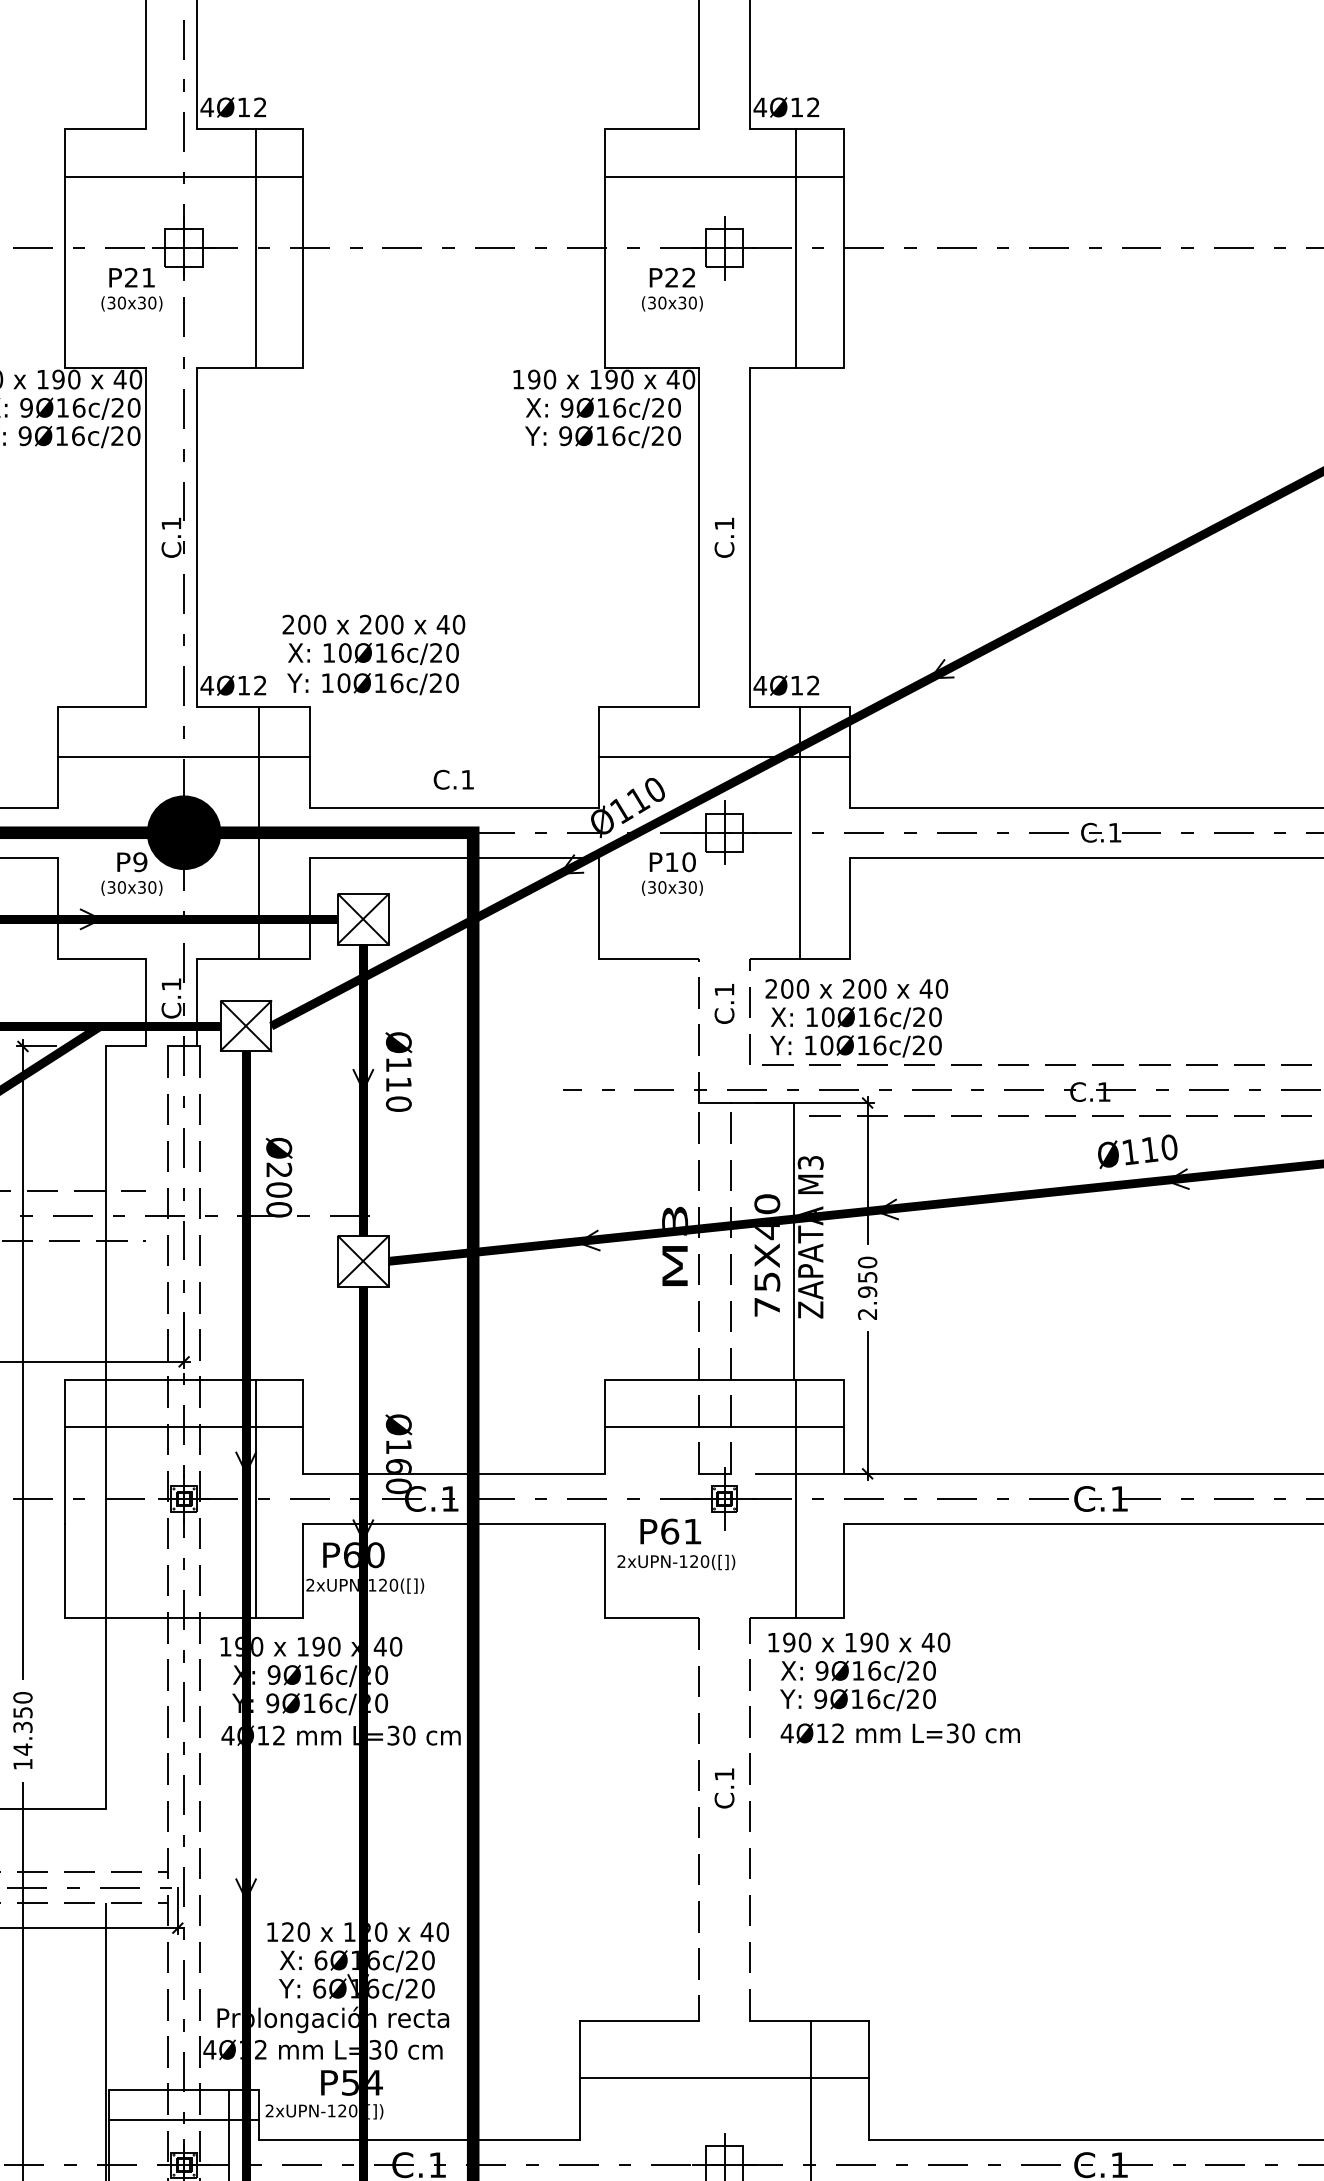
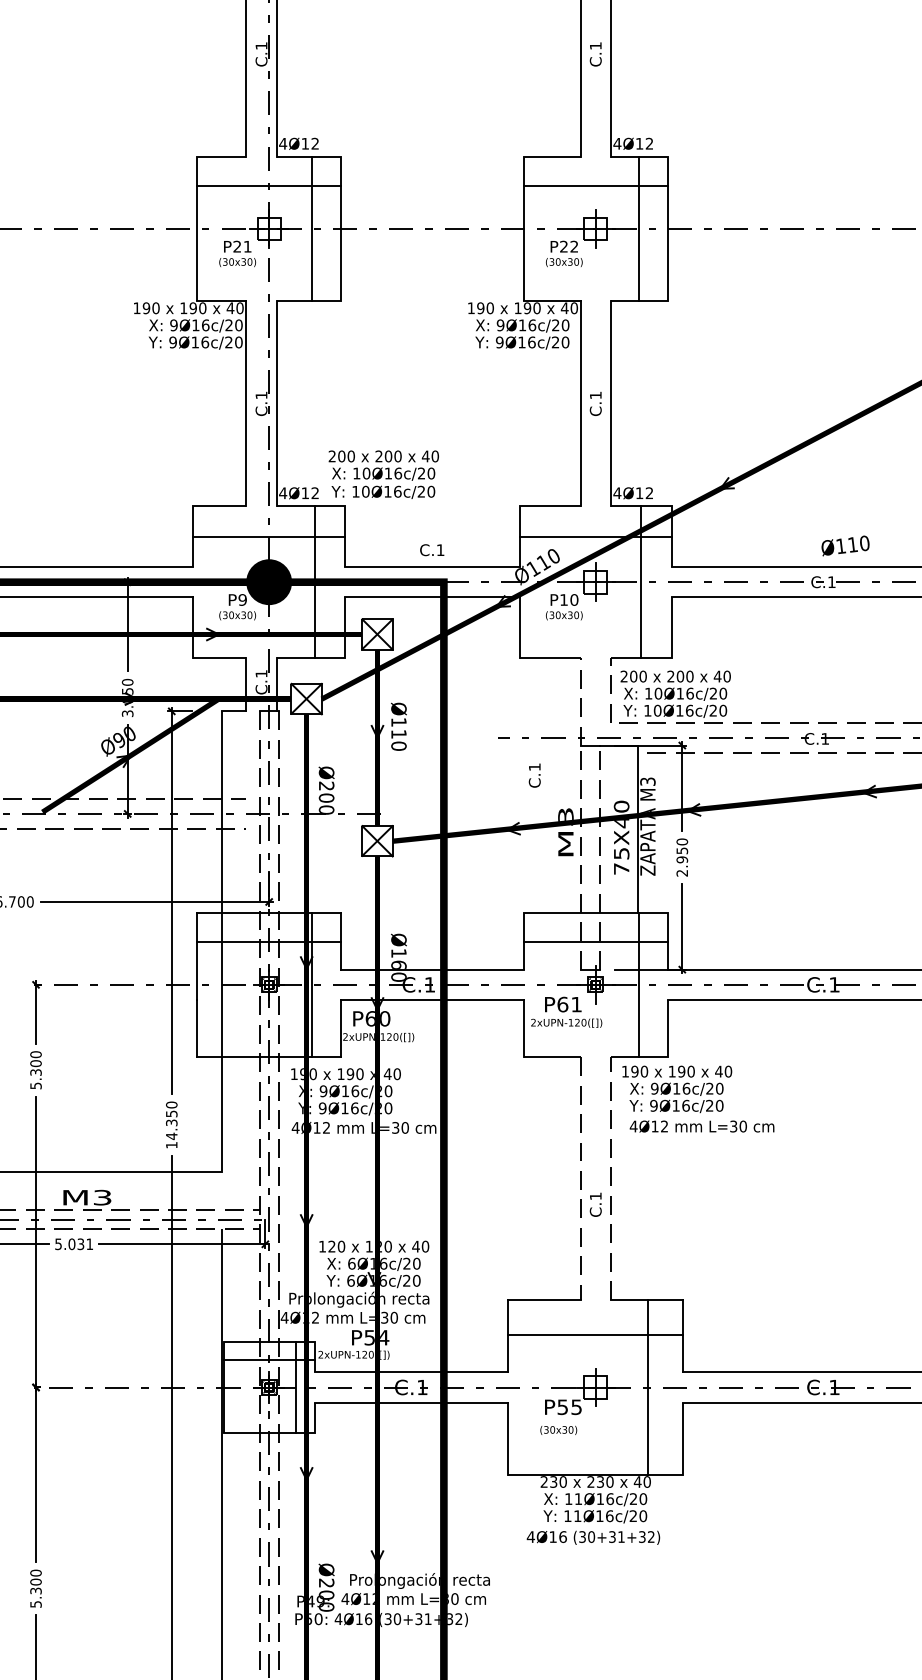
text: (724, 1003) -> (534, 775), moved
text: (1137, 1150) -> (845, 545), moved
text: (724, 1787) -> (595, 1204), moved

